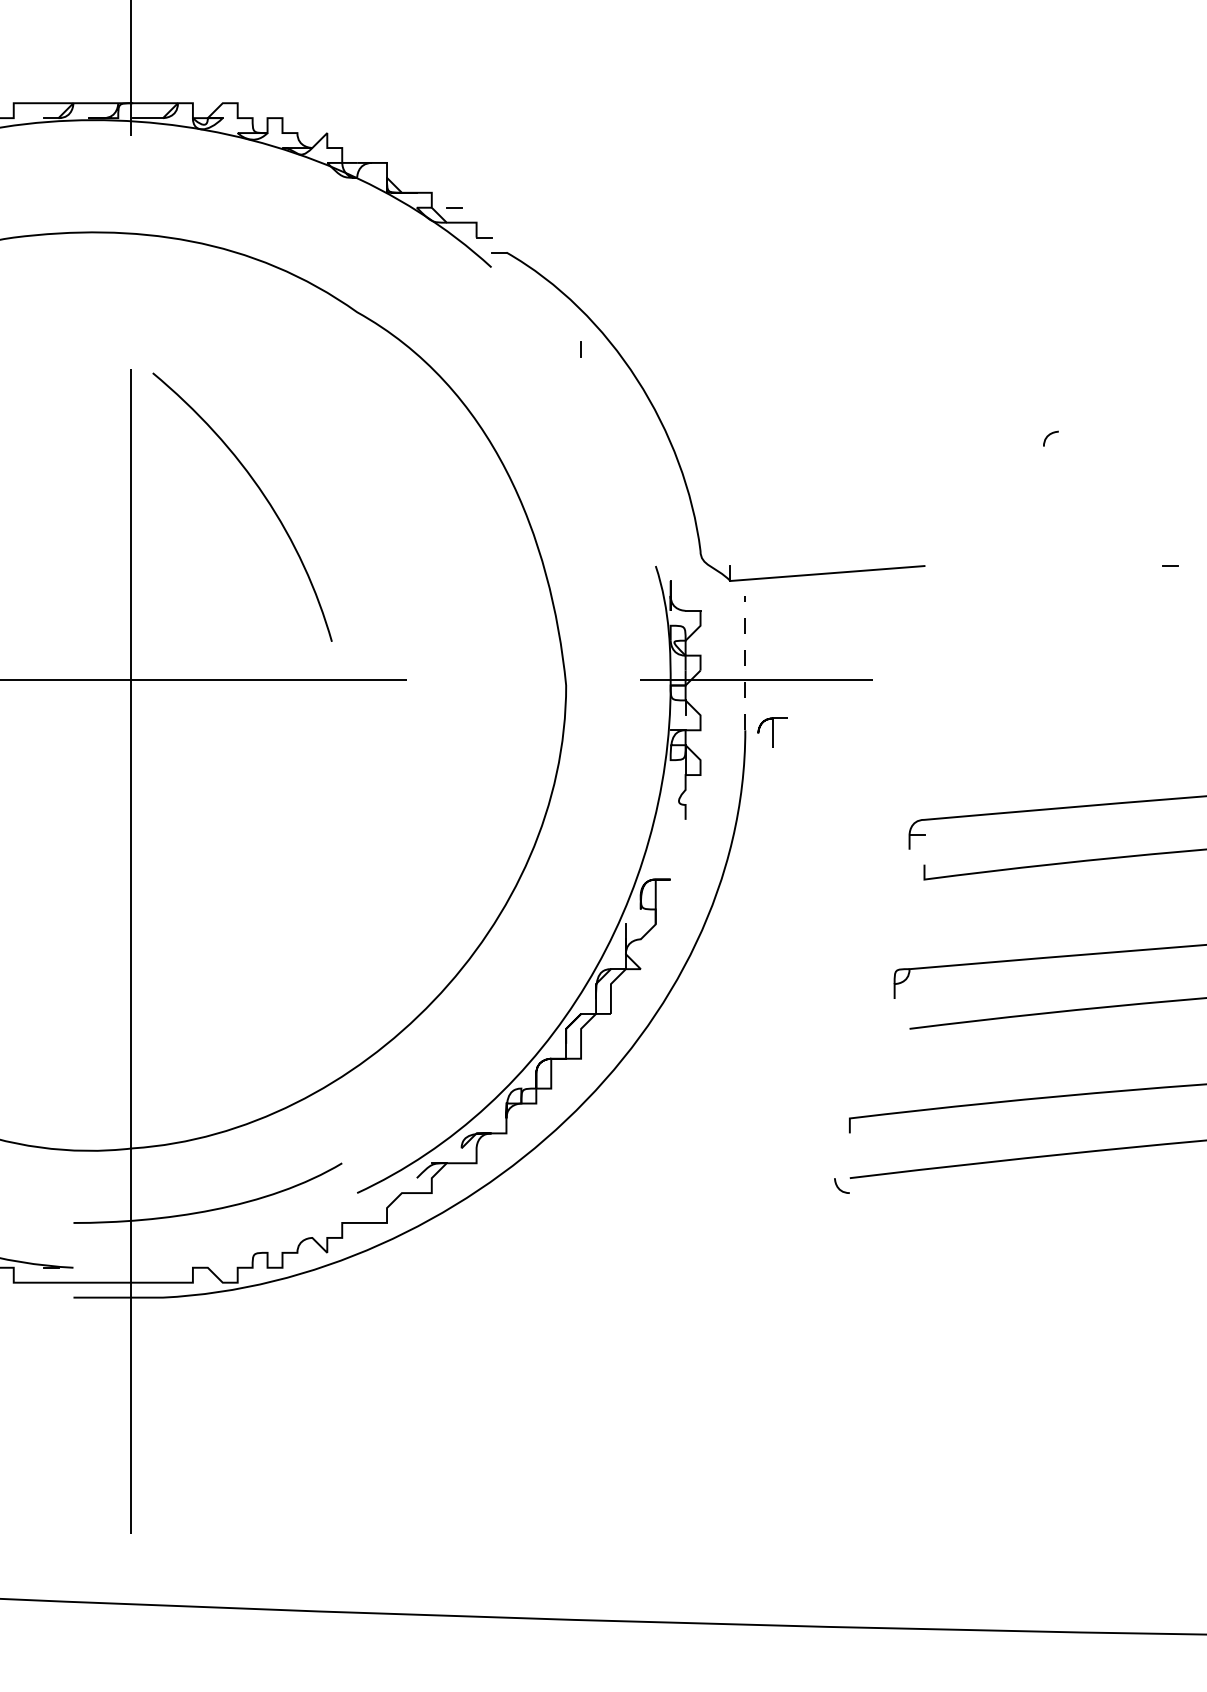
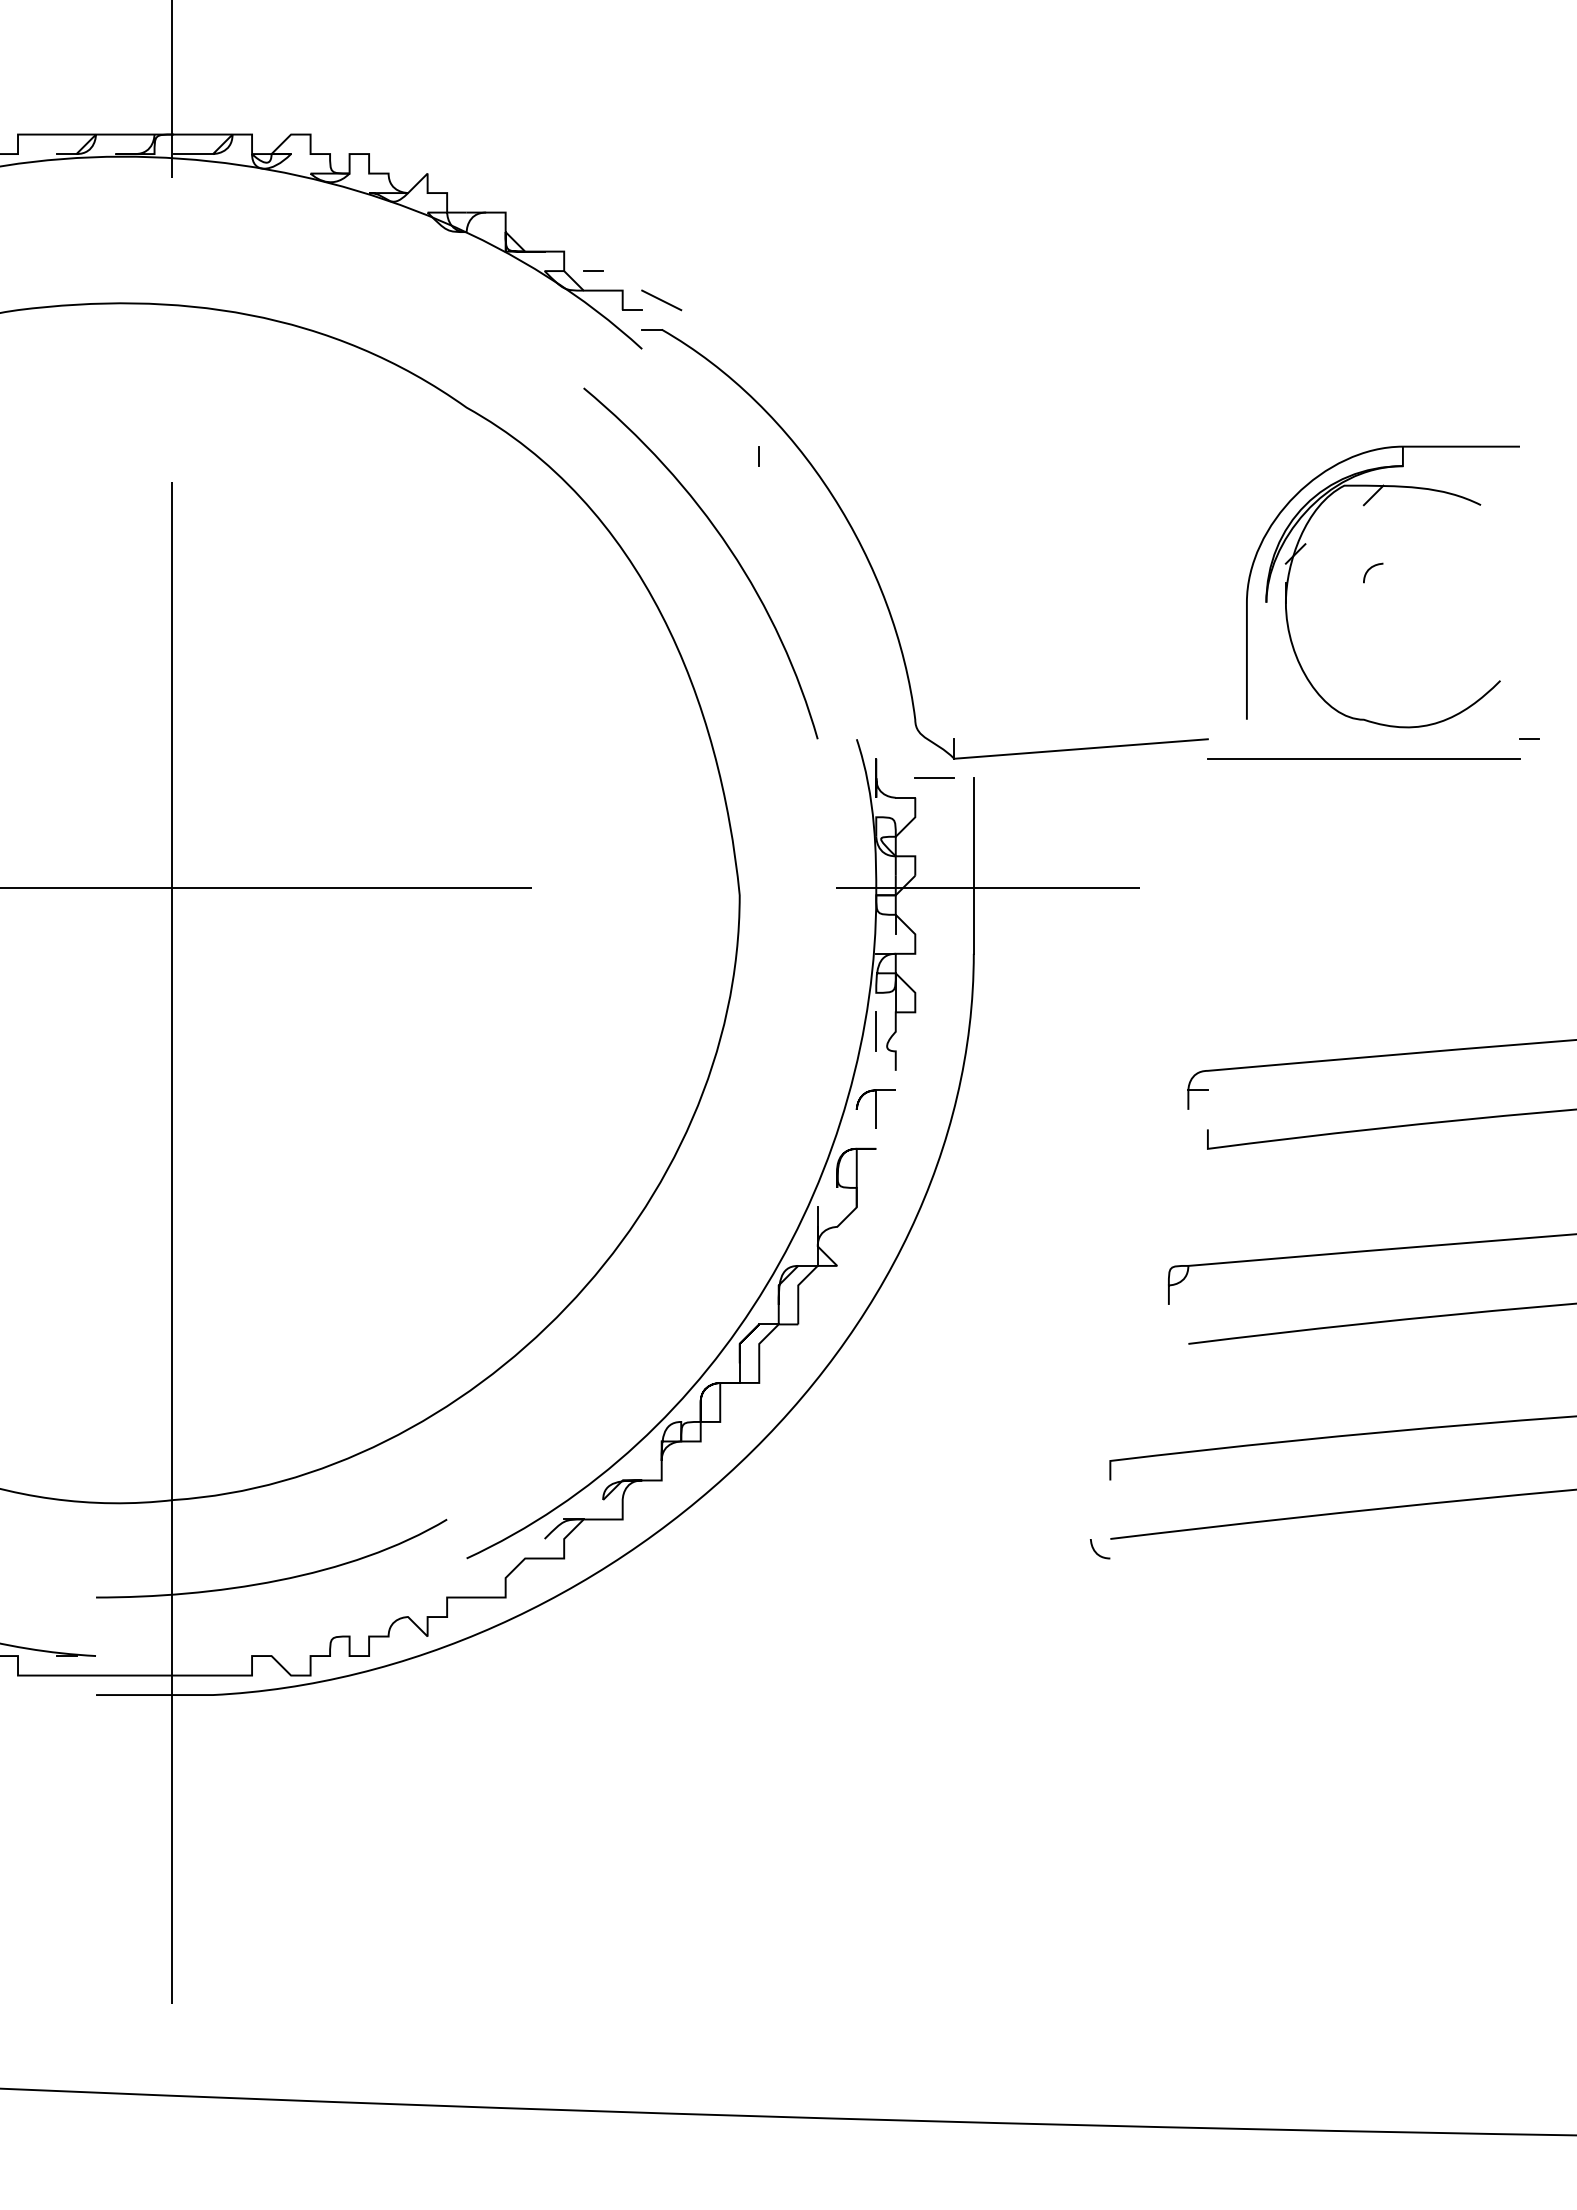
line: (506, 230) -> (661, 300), added
part: (1043, 387) -> (1363, 506), added
curve: (262, 495) -> (727, 547), moved
line: (1043, 580) -> (1363, 758), added
line: (715, 596) -> (934, 778), added
line: (745, 663) -> (973, 866), dashed -> solid
part: (772, 732) -> (875, 1108), moved
line: (670, 789) -> (876, 1031), added

